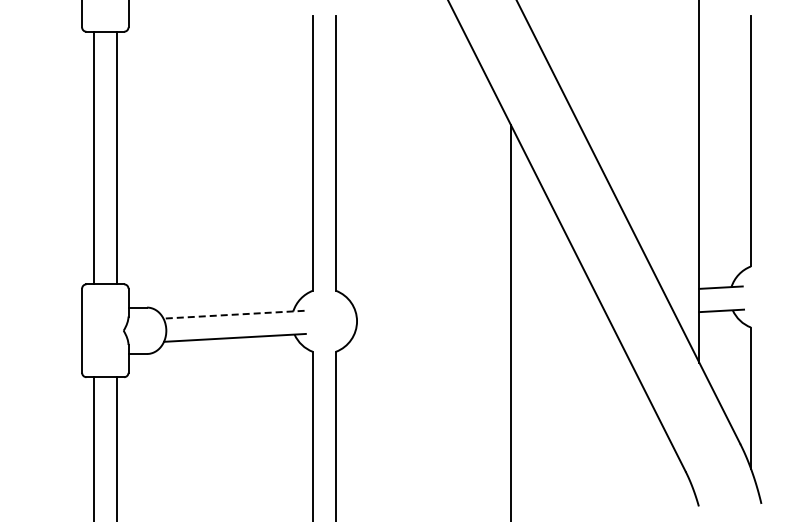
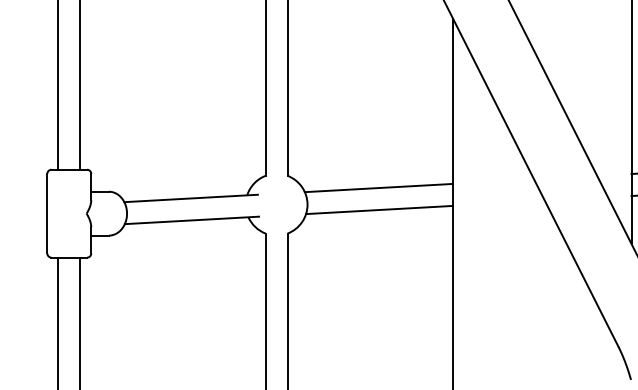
line: (432, 303) -> (378, 187), added
line: (234, 314) -> (191, 198), dashed -> solid
line: (432, 326) -> (378, 209), added

